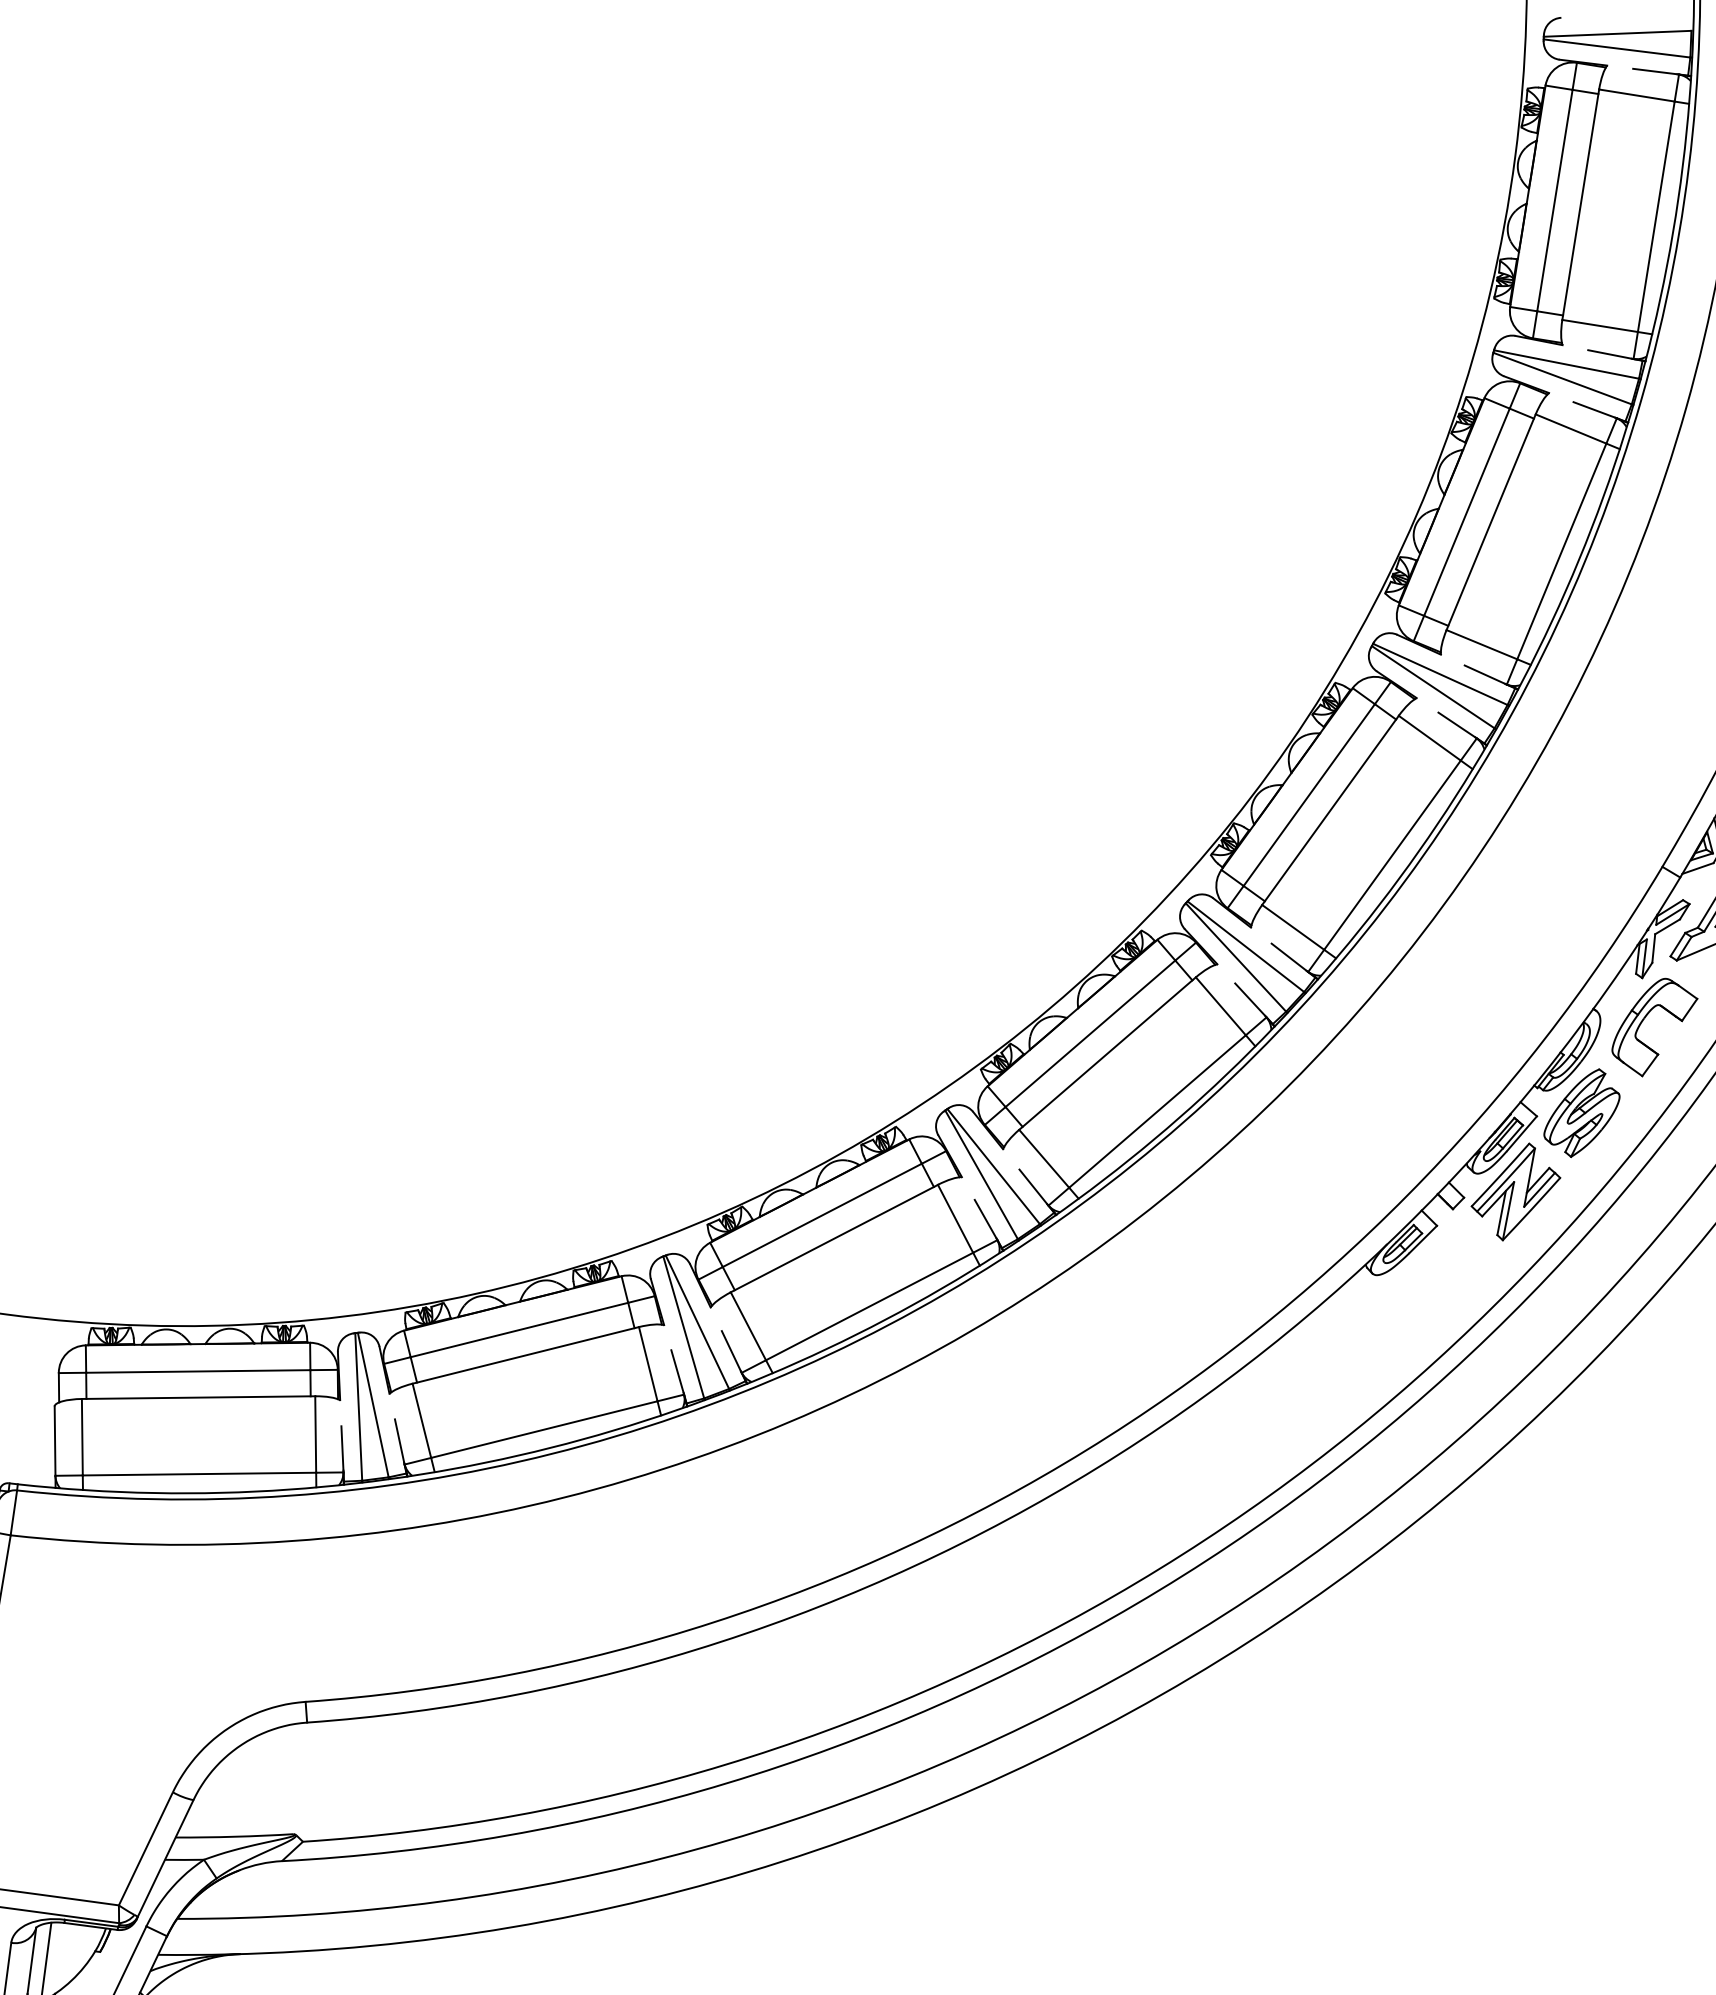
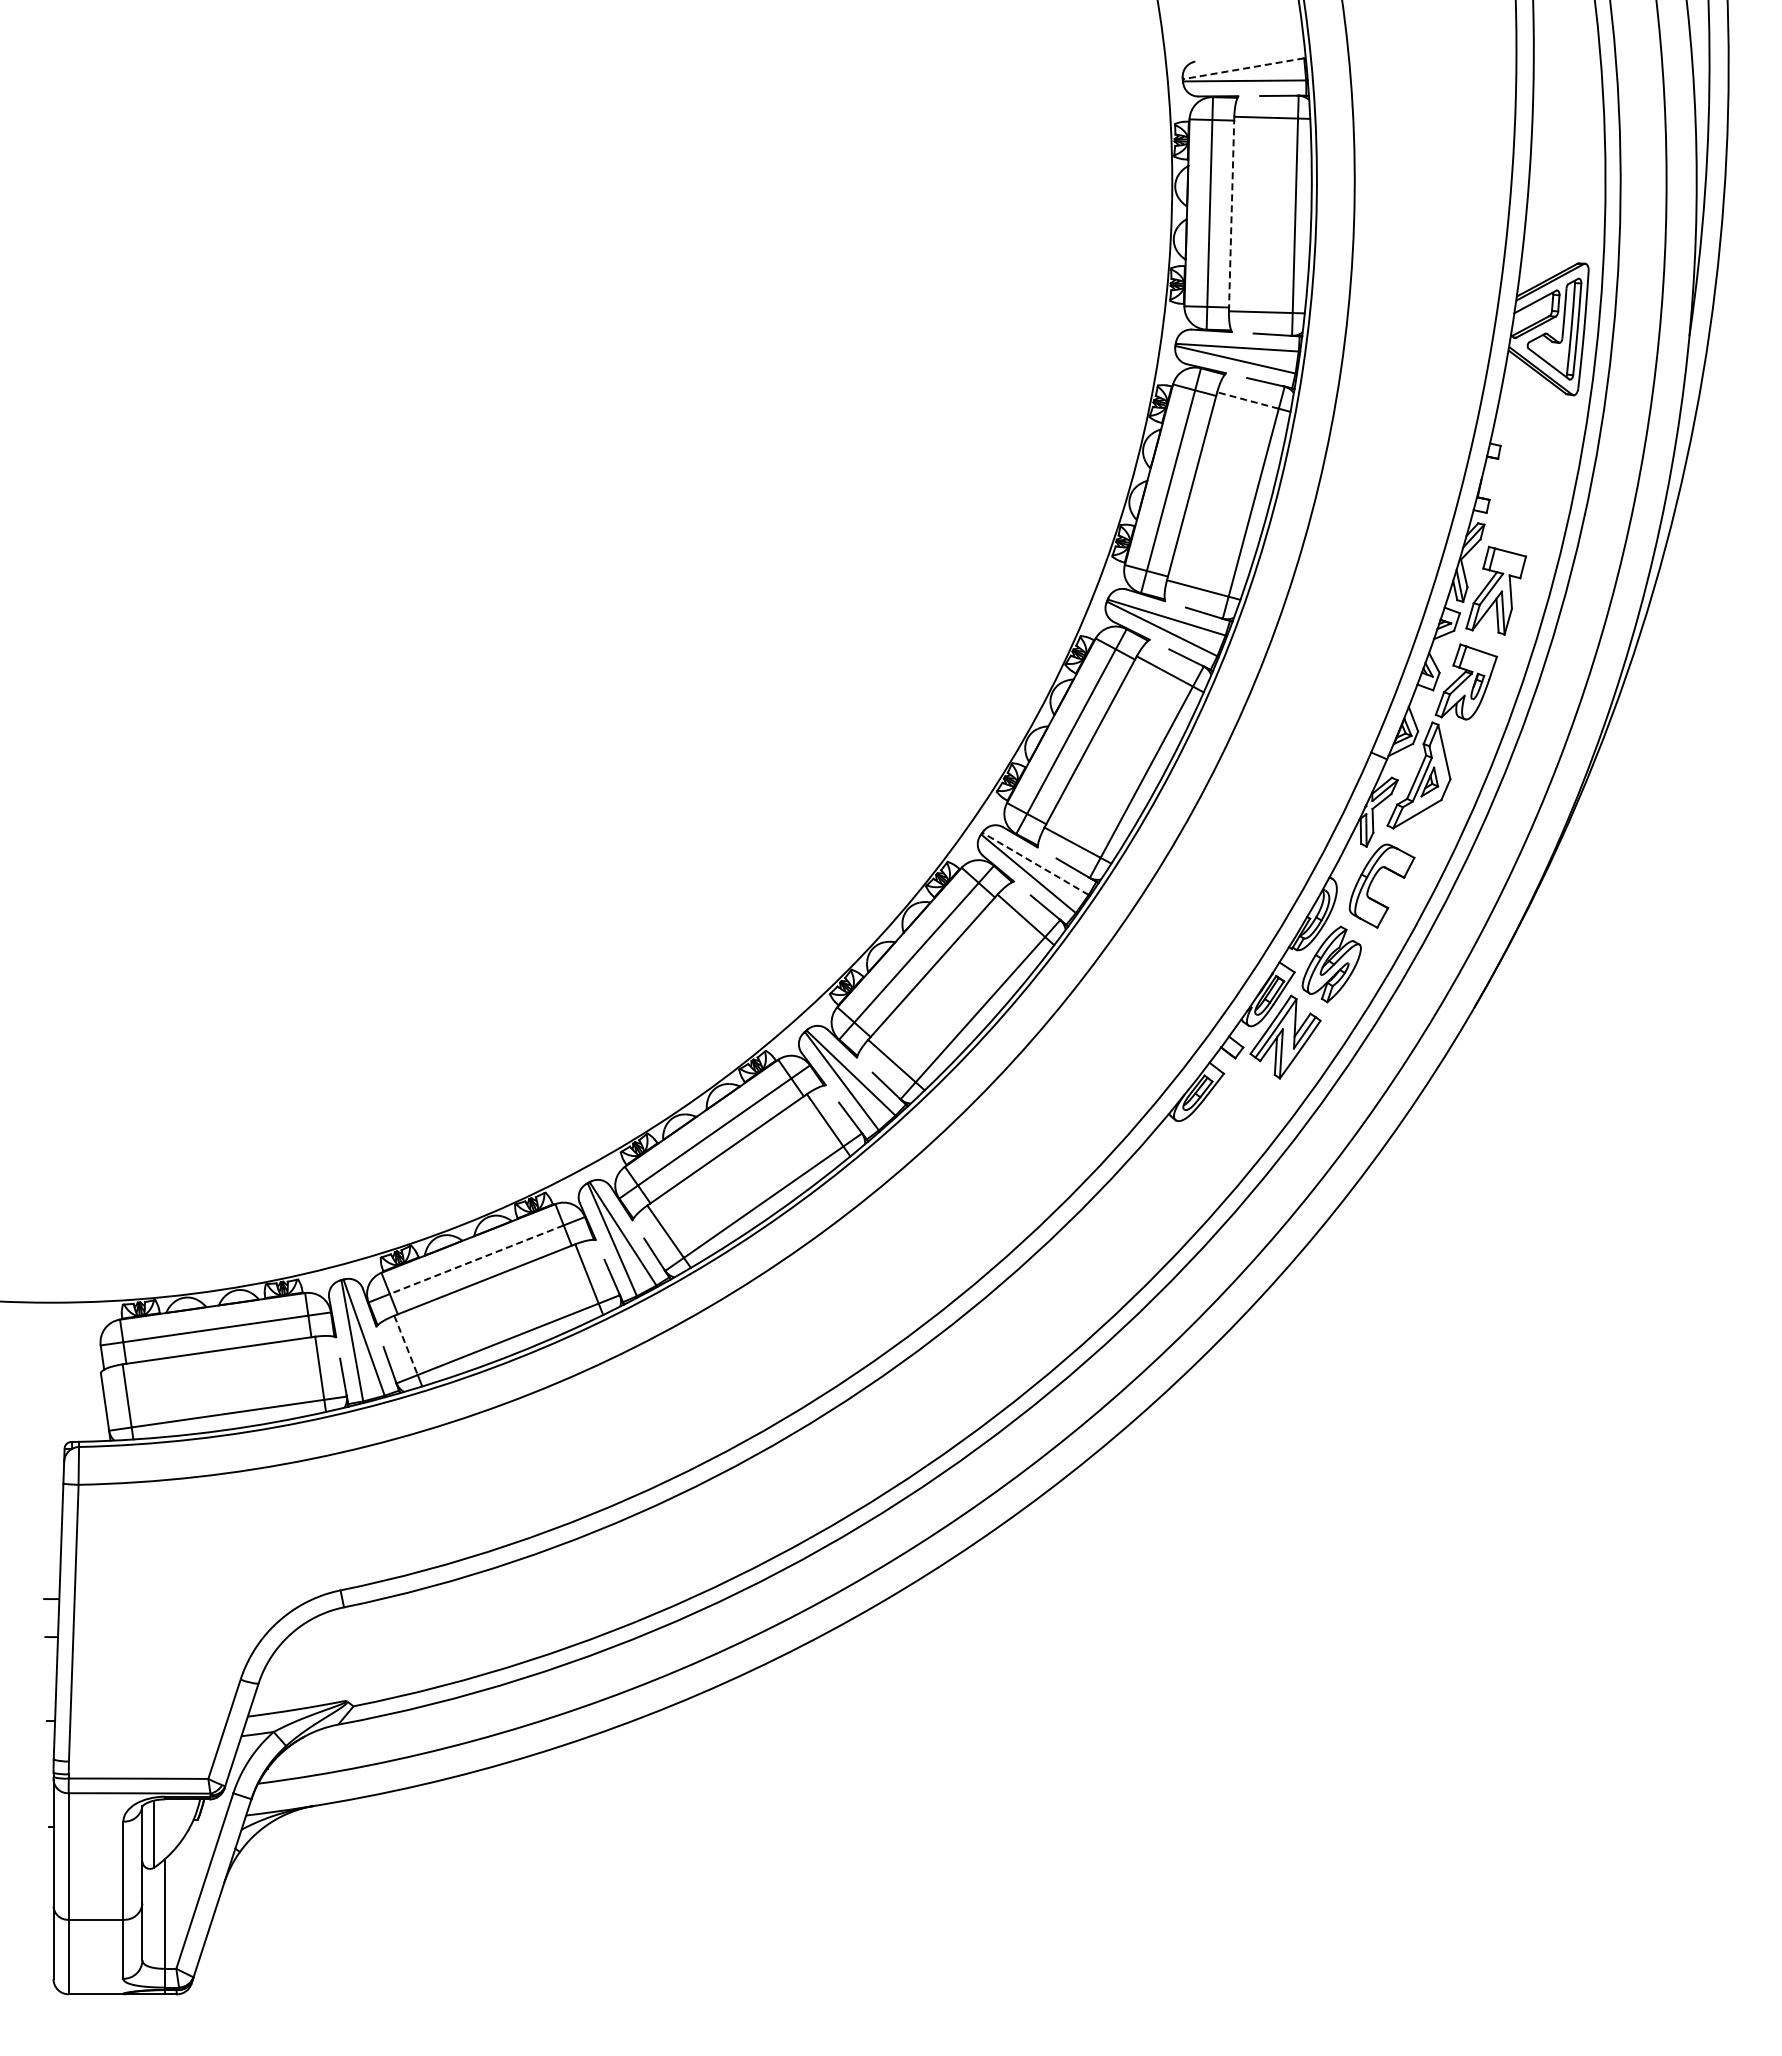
line: (1617, 33) -> (1243, 68), solid -> dashed
line: (1580, 204) -> (1231, 213), solid -> dashed
line: (1571, 429) -> (1248, 400), solid -> dashed
line: (1245, 946) -> (1035, 863), solid -> dashed
line: (519, 1329) -> (476, 1259), solid -> dashed
line: (422, 1420) -> (406, 1345), solid -> dashed

